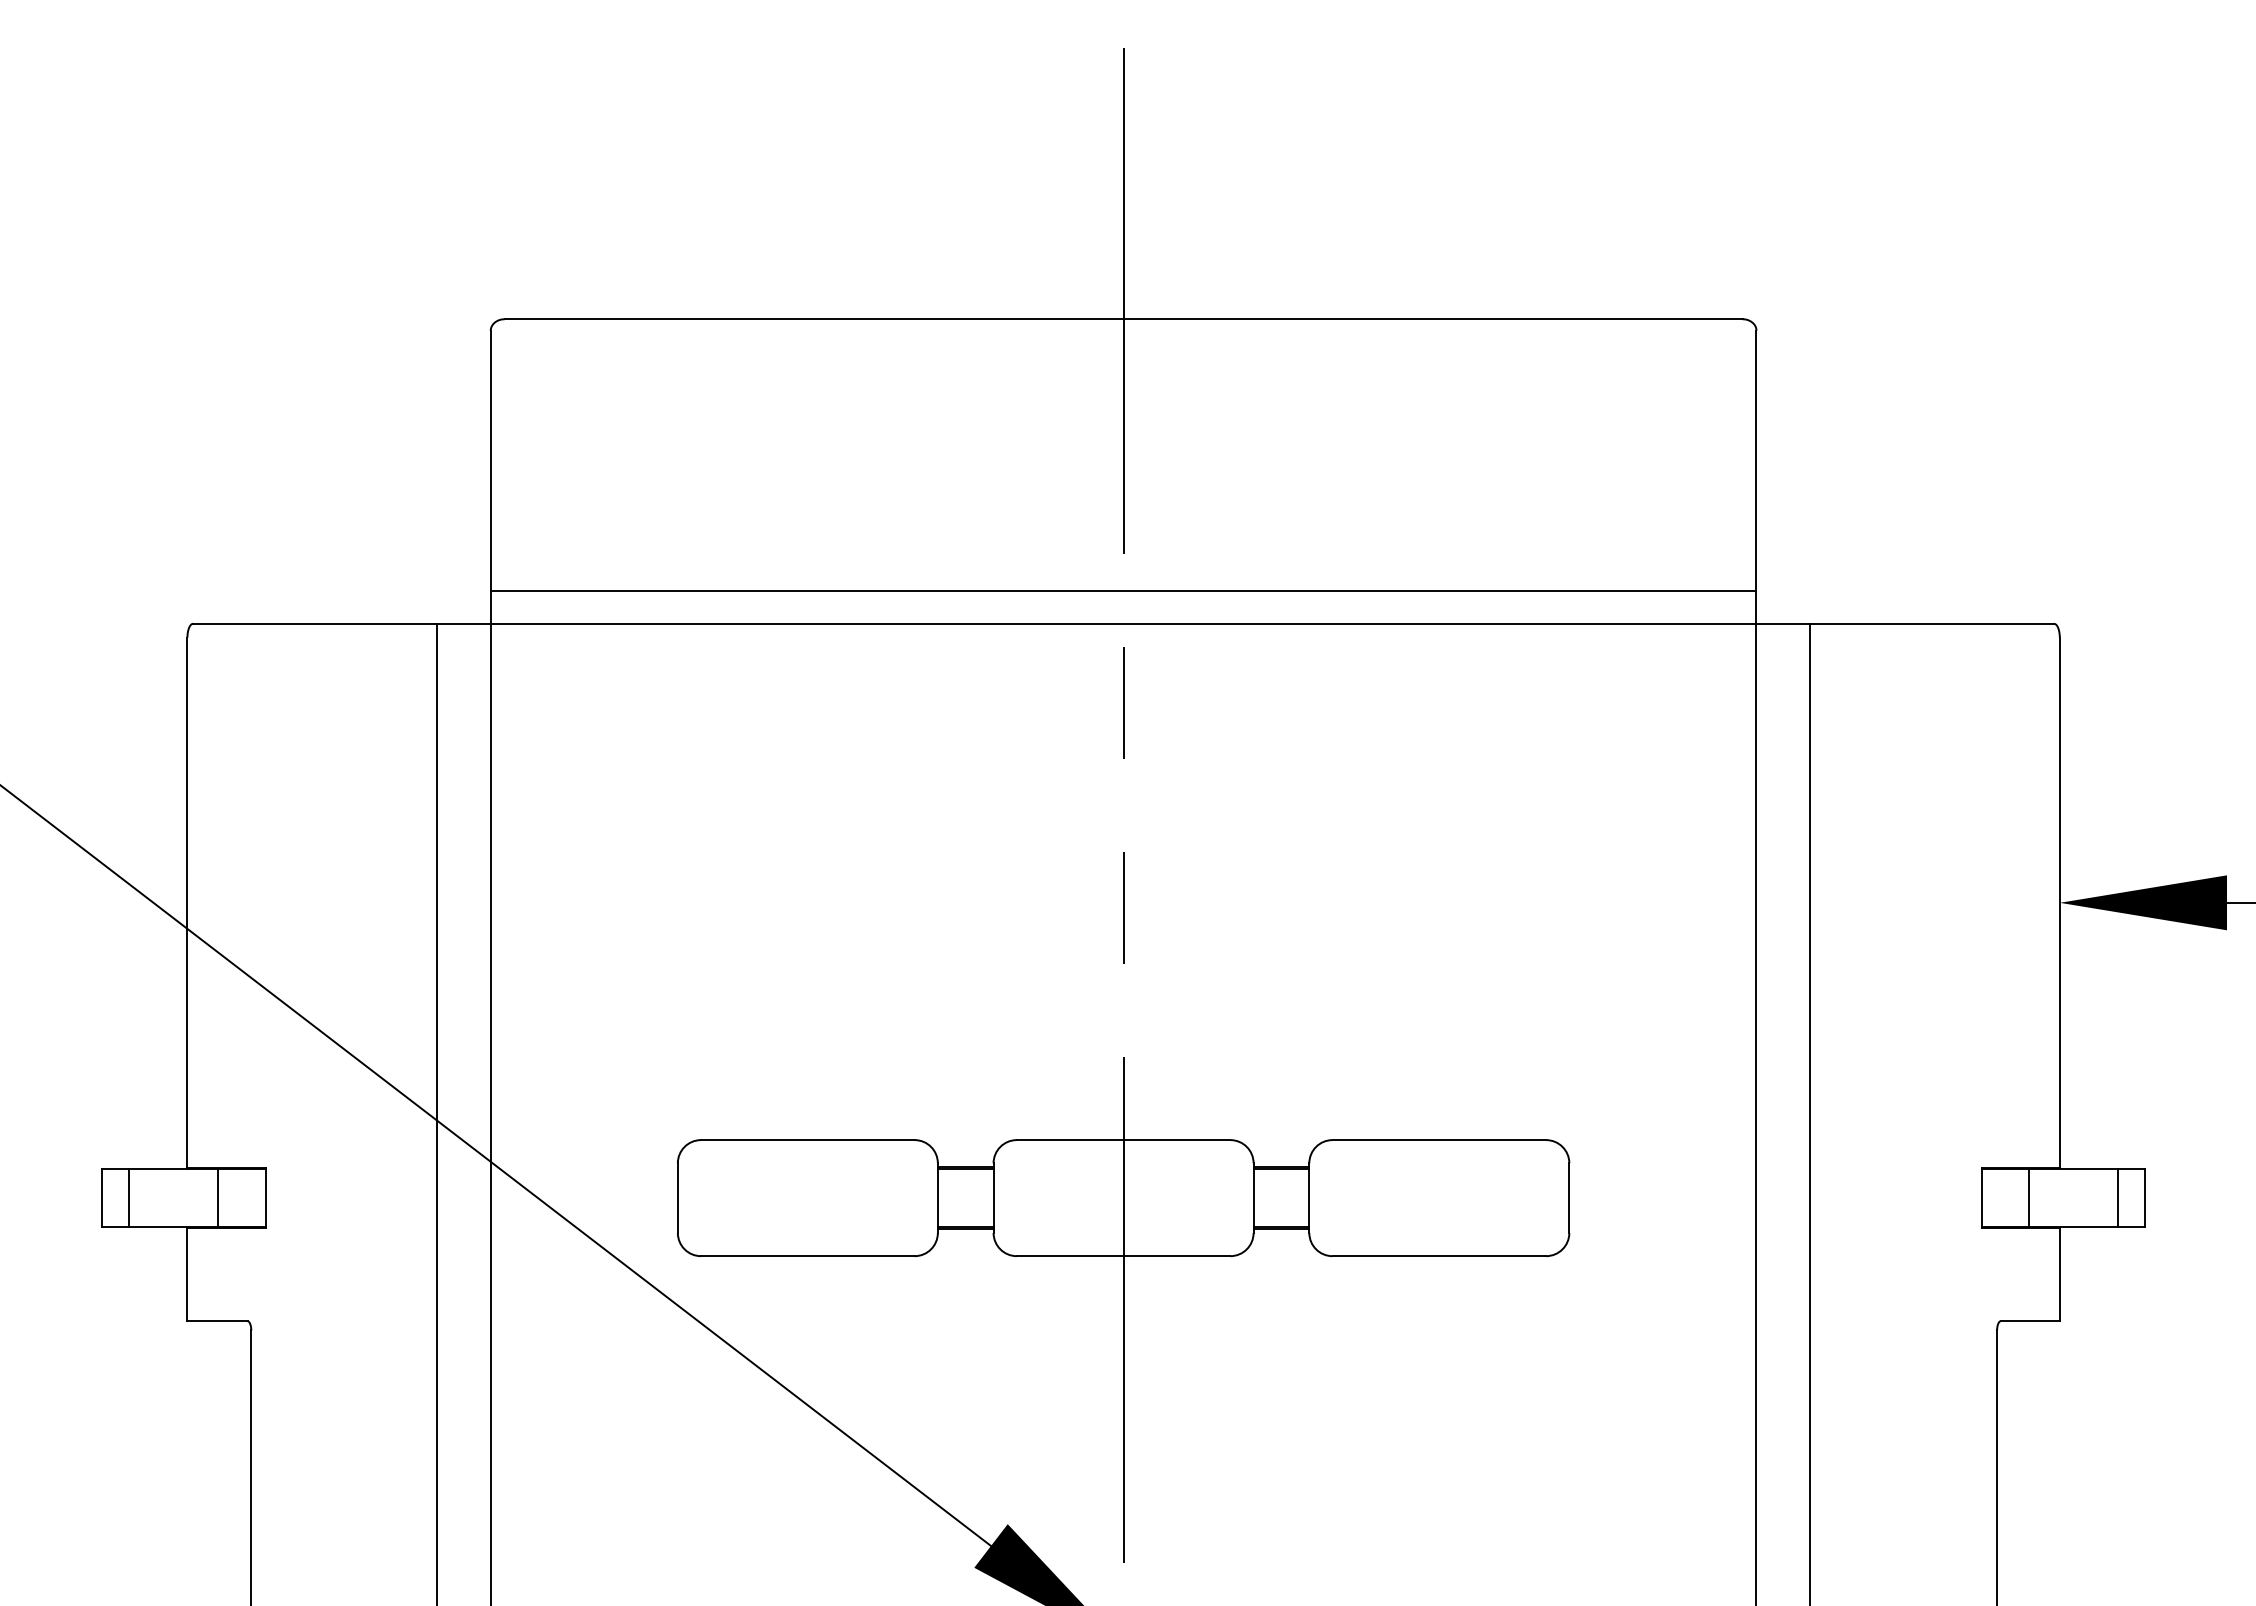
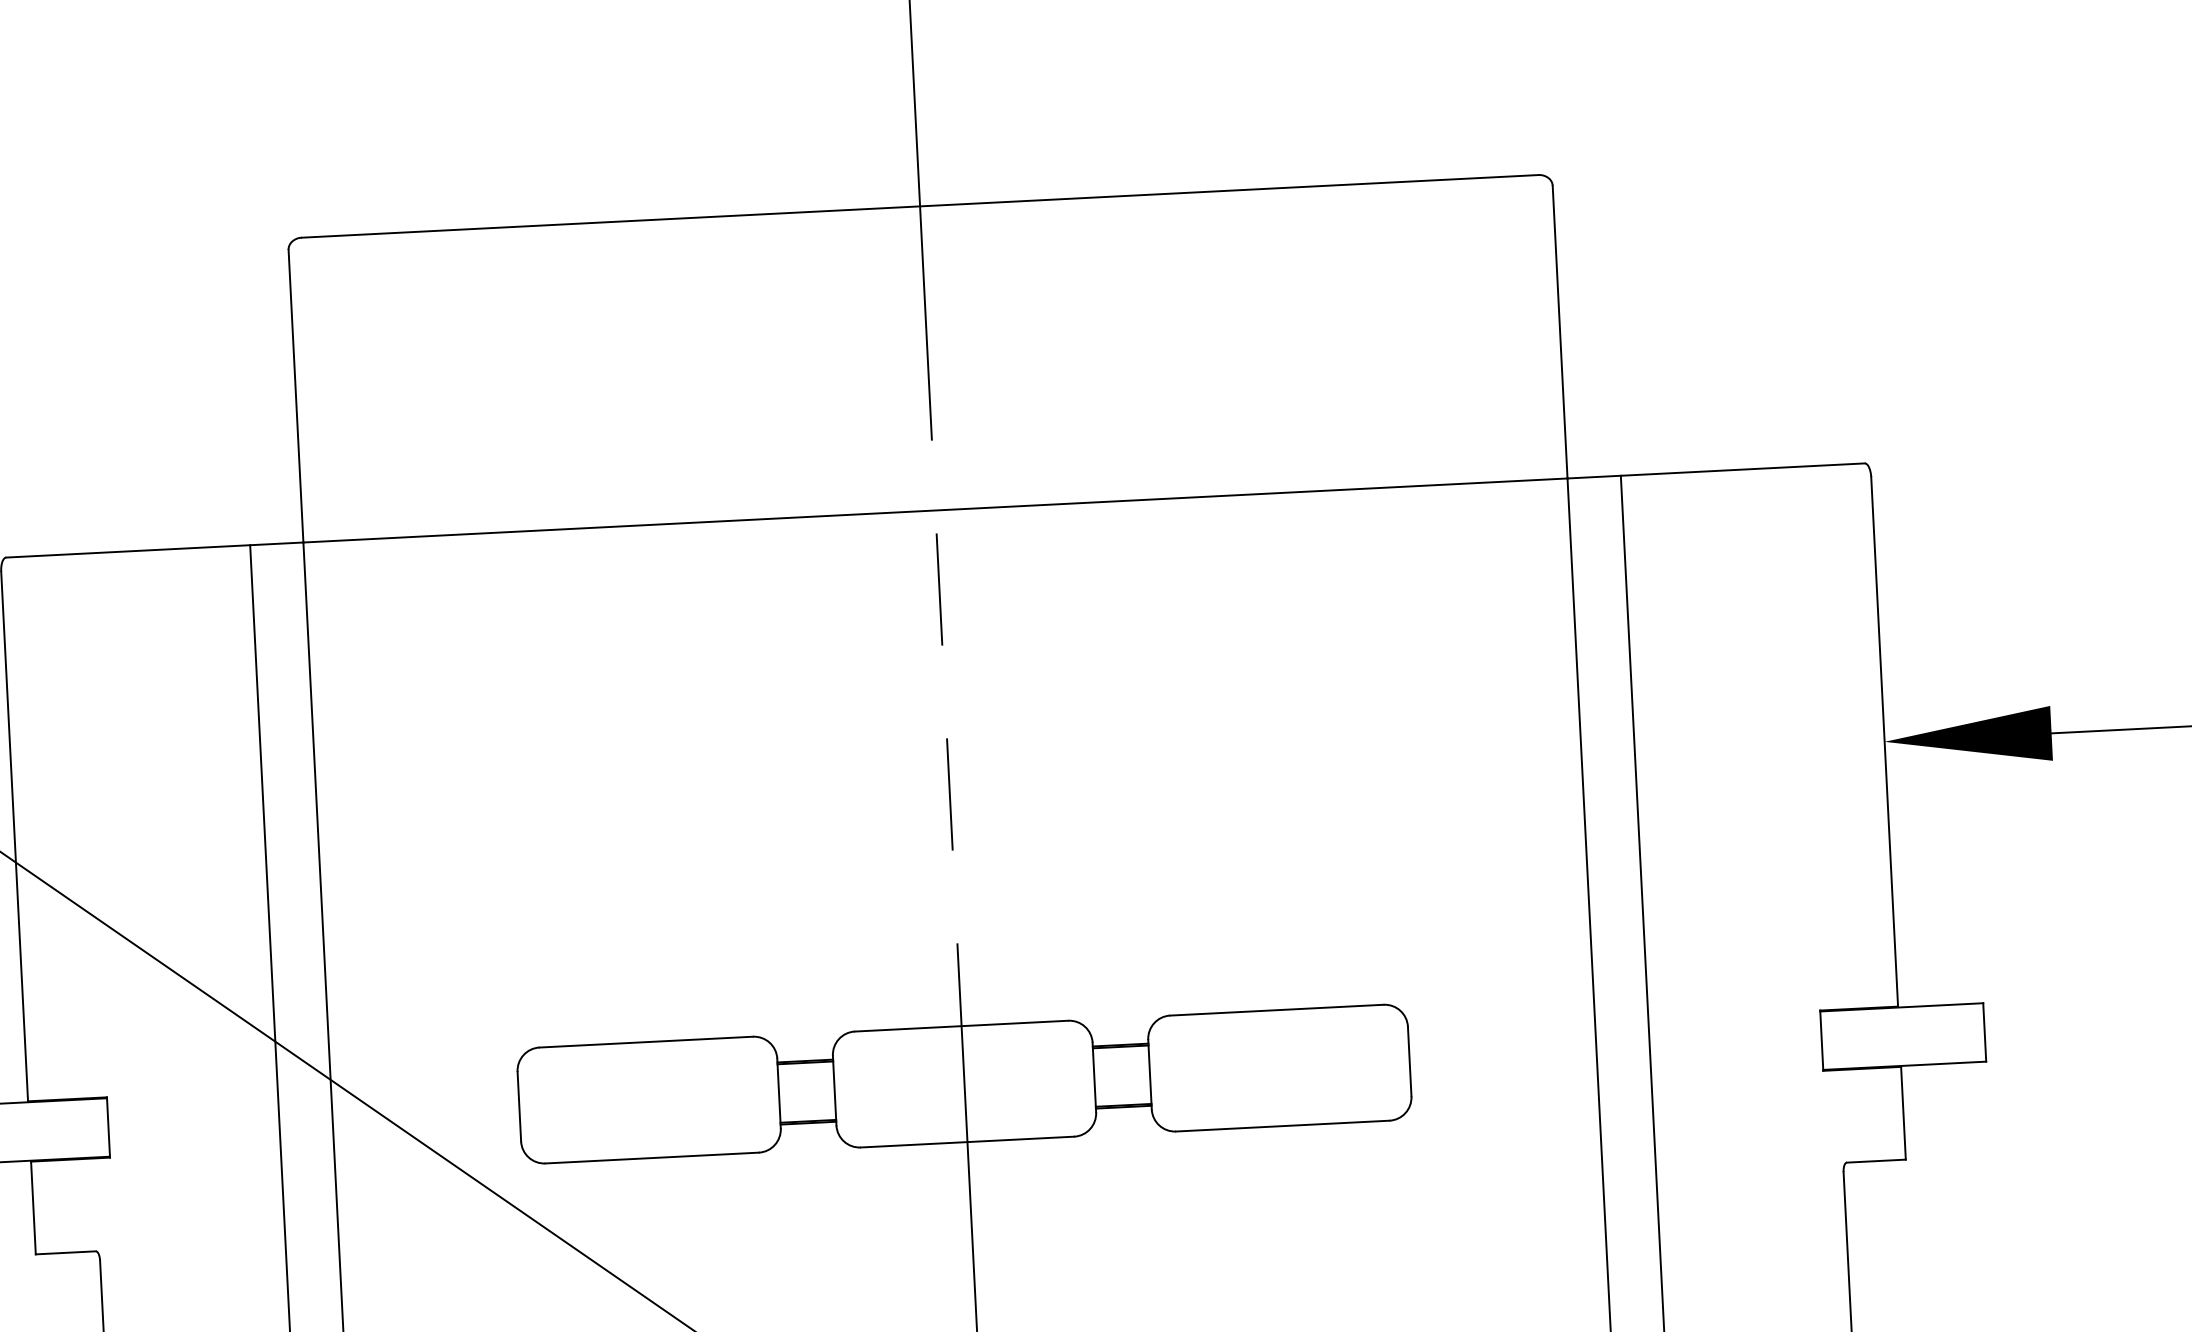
line: (1123, 591) -> (933, 478), removed
line: (218, 1197) -> (60, 1129), removed
line: (2029, 1197) -> (1869, 1037), removed
line: (2117, 1197) -> (1957, 1033), removed

